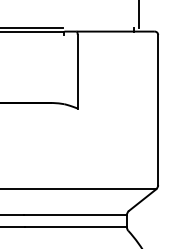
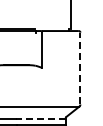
line: (158, 109) -> (80, 68), solid -> dashed
line: (74, 214) -> (40, 118), solid -> dashed

